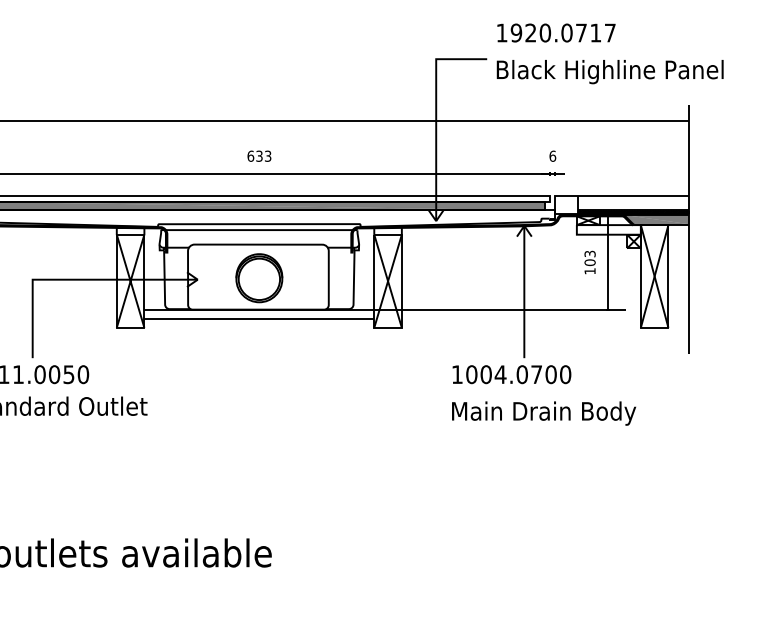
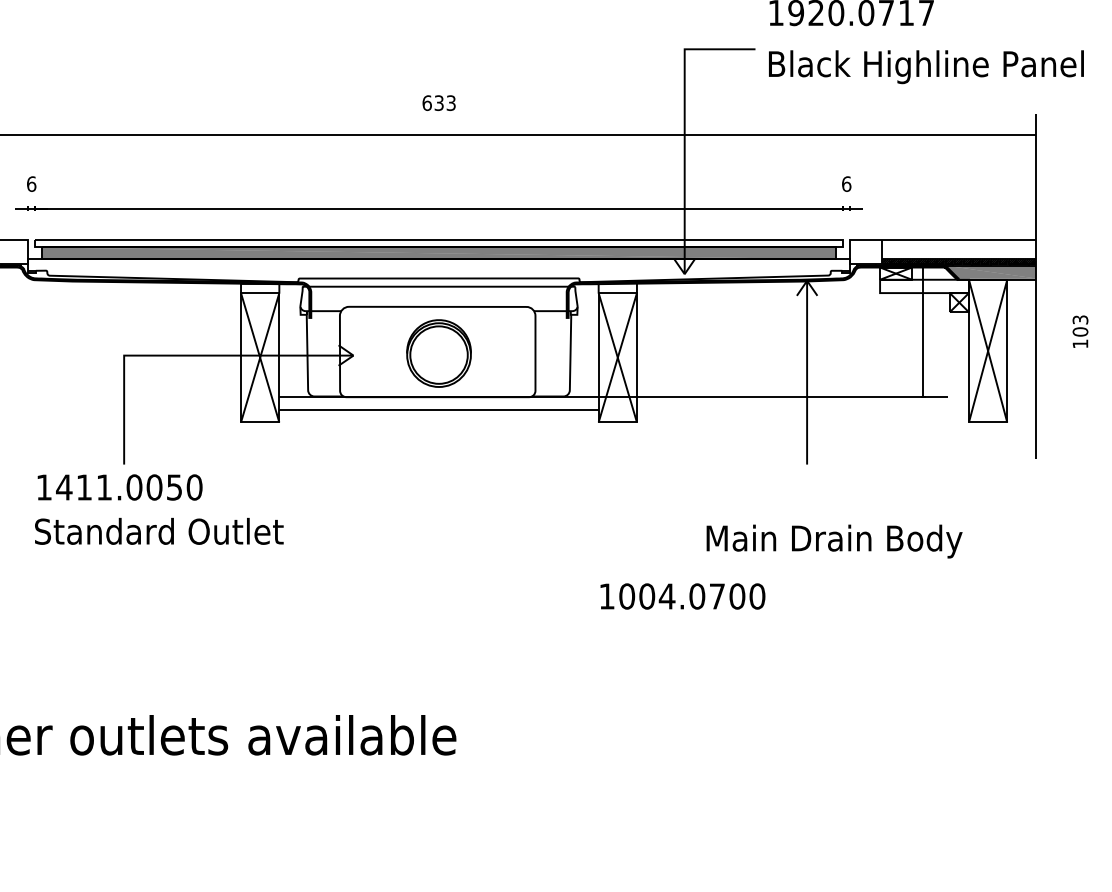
text: (258, 155) -> (438, 102), moved
text: (590, 262) -> (1080, 331), moved
text: (511, 374) -> (682, 596), moved

